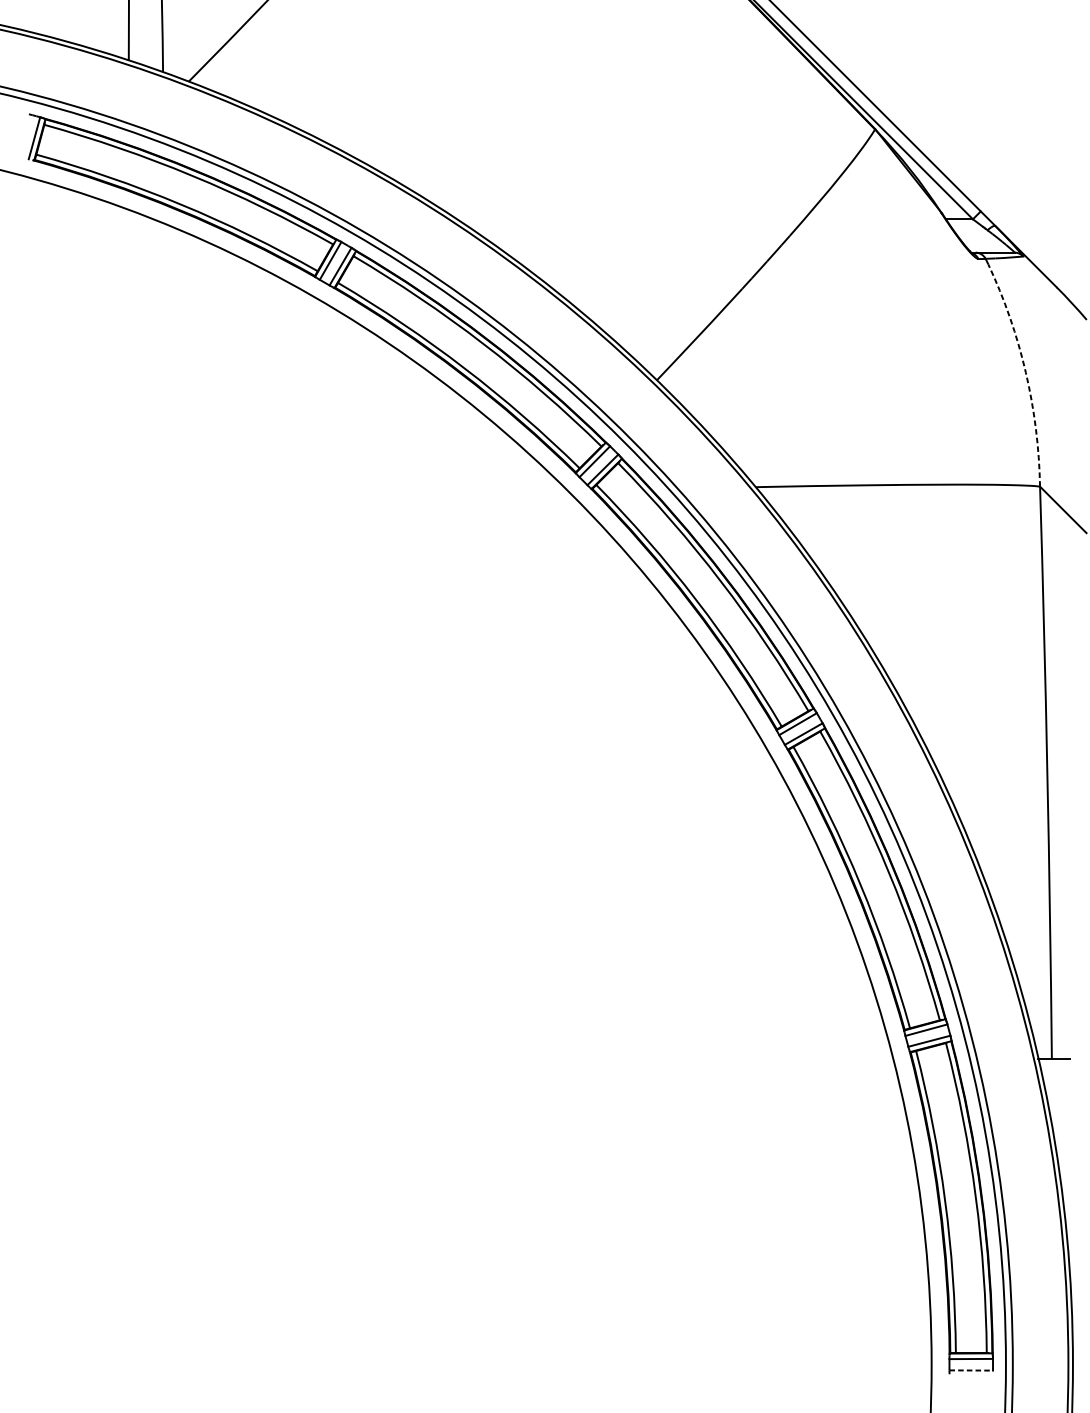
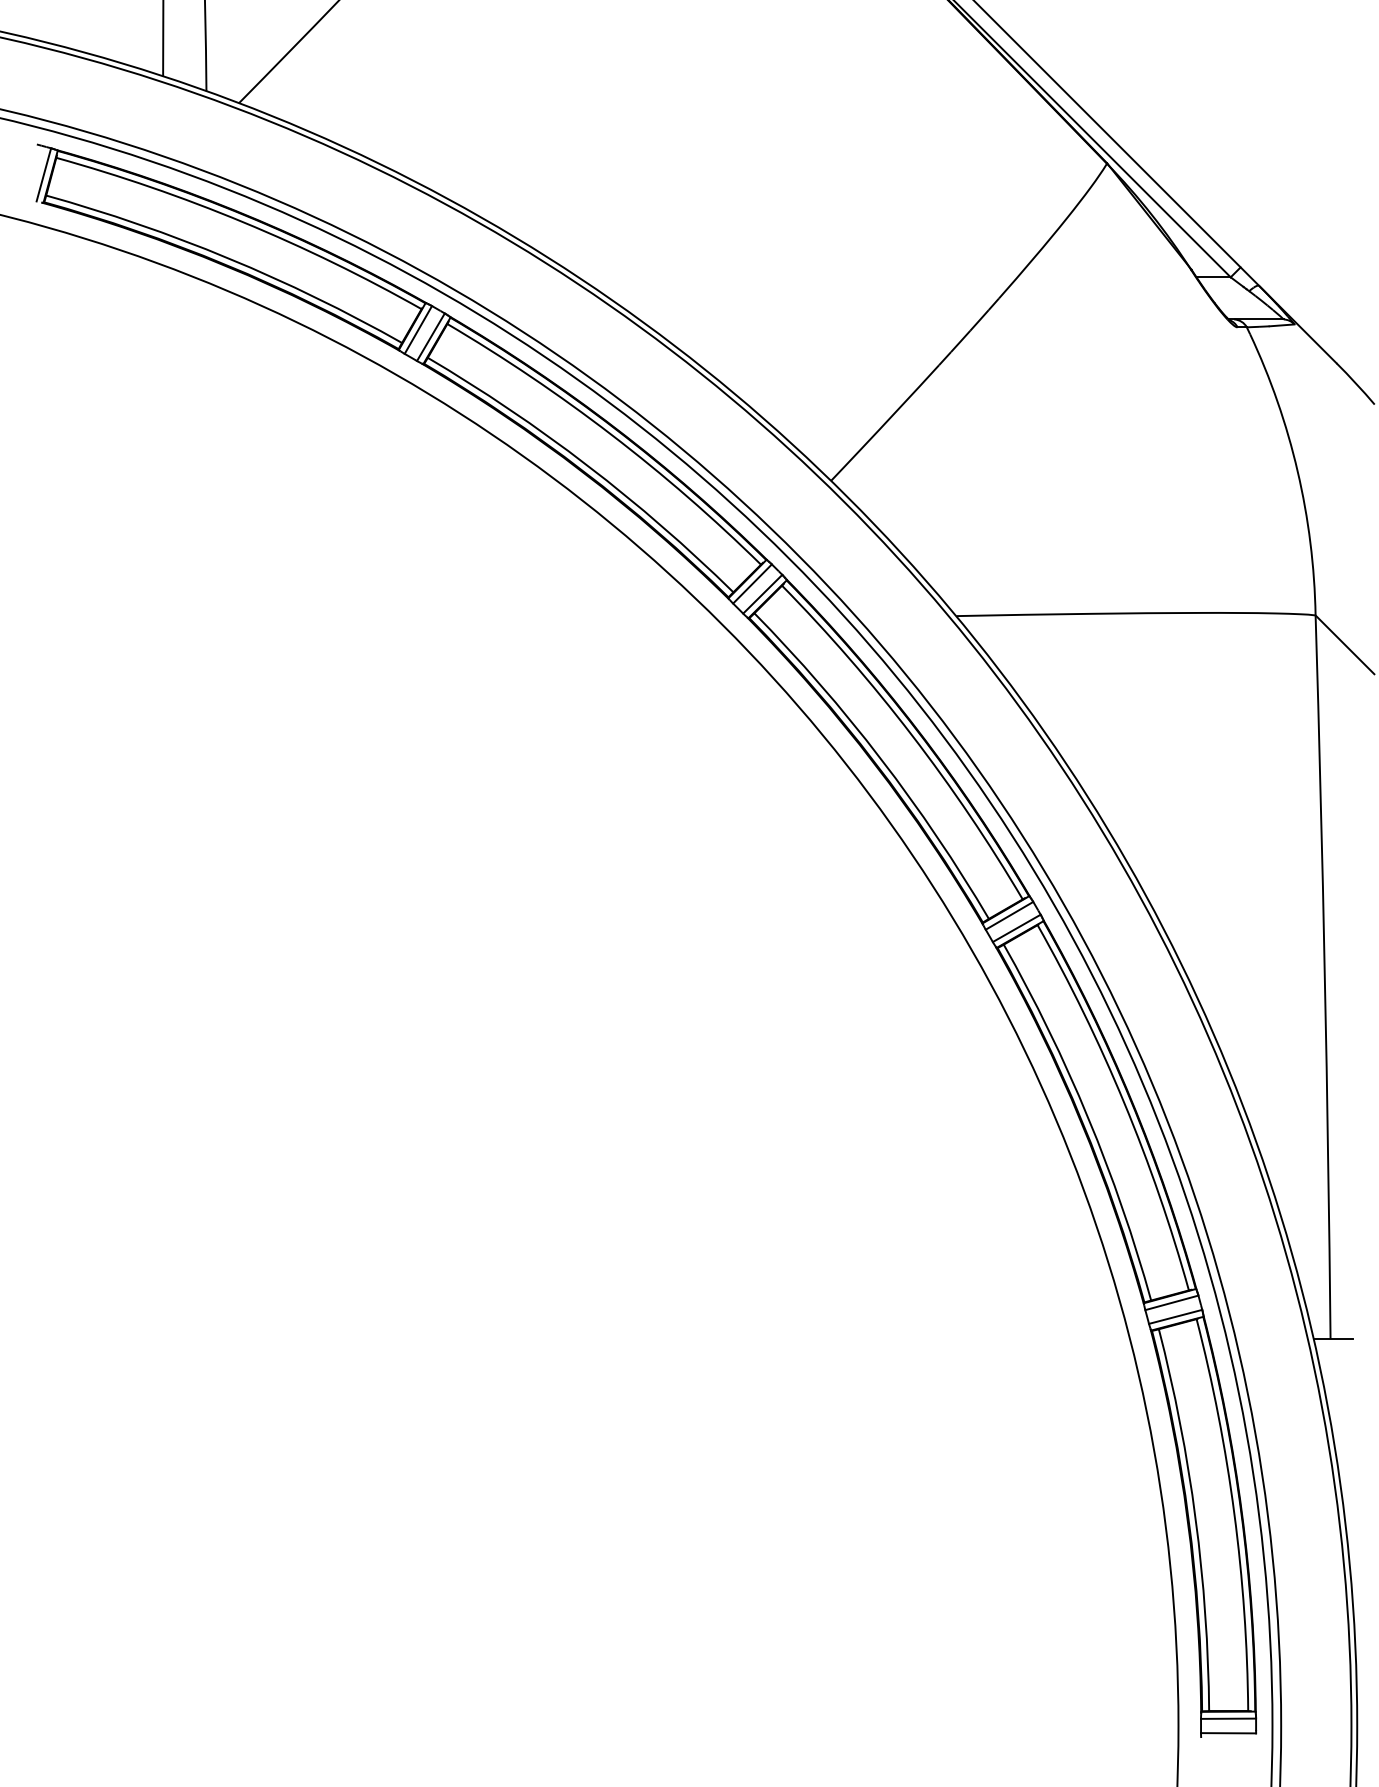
arc: (1025, 372) -> (1297, 471), dashed -> solid
line: (971, 1370) -> (1228, 1733), dashed -> solid

